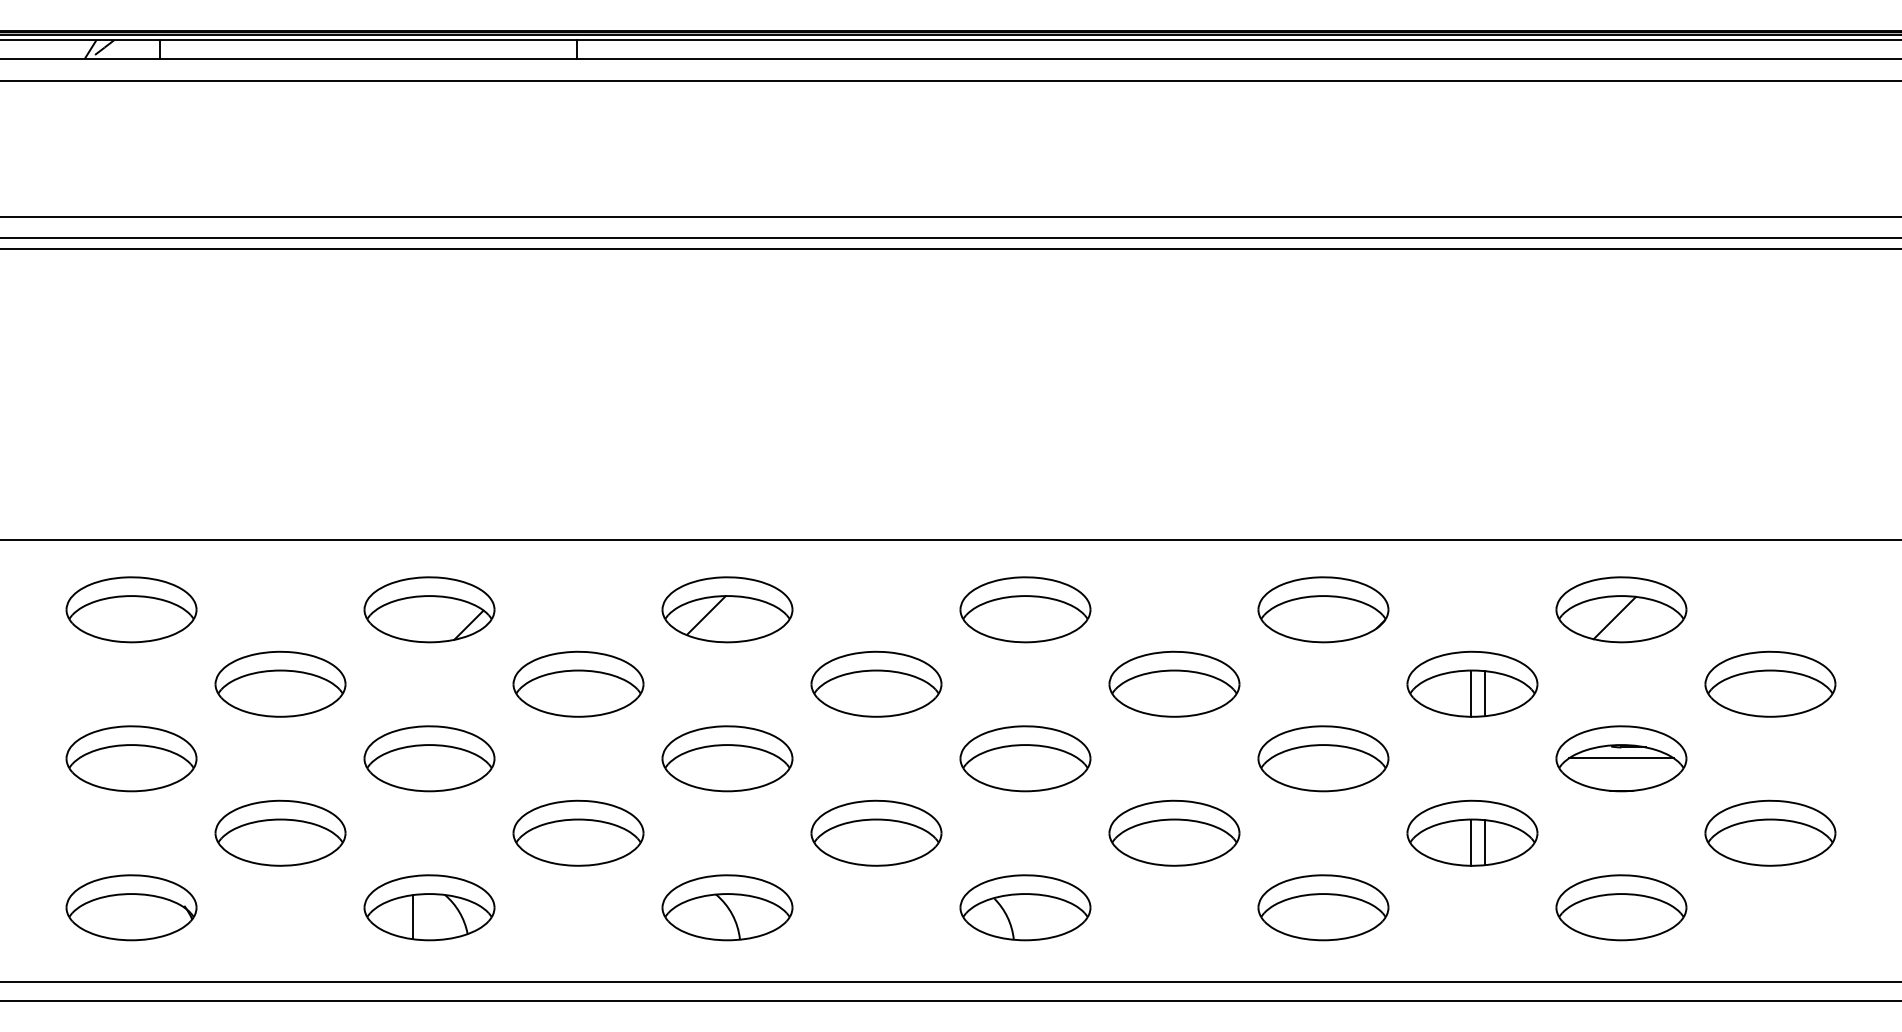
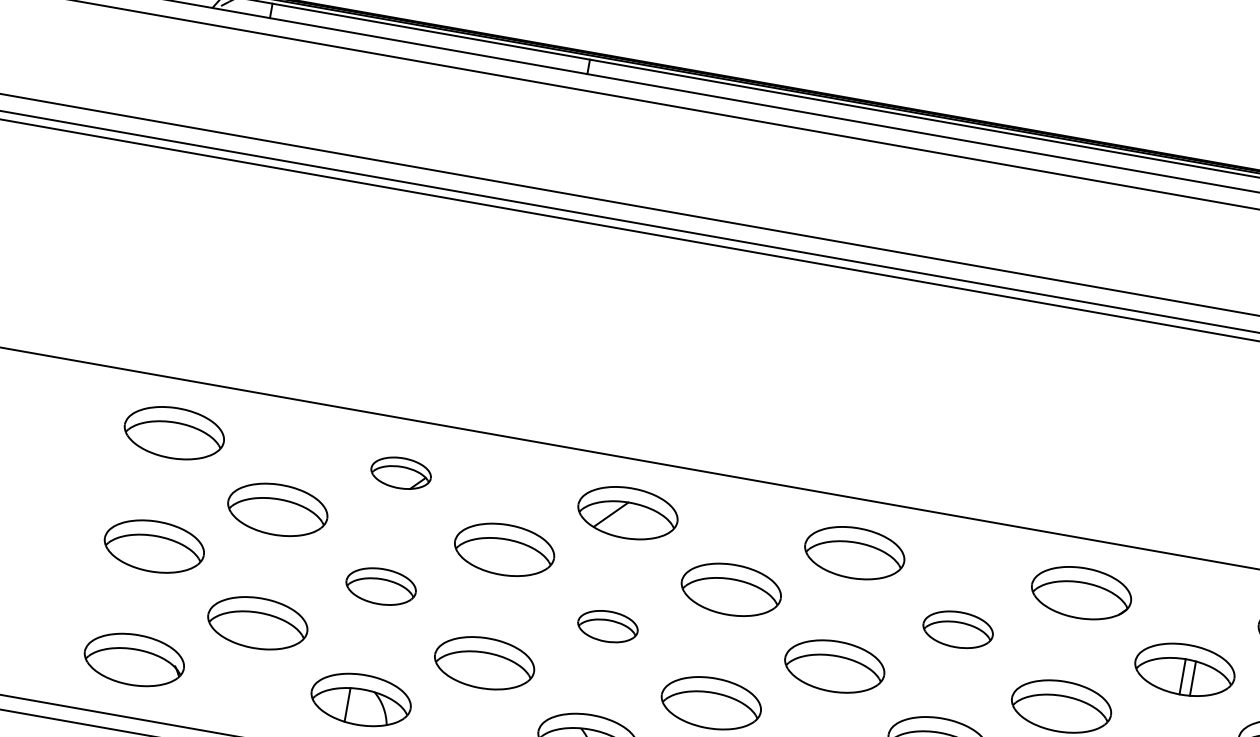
part: (429, 609) -> (401, 472), size x0.6
part: (1174, 683) -> (958, 629), size x0.7
part: (429, 758) -> (381, 586), size x0.7
part: (727, 758) -> (608, 626), size x0.6

